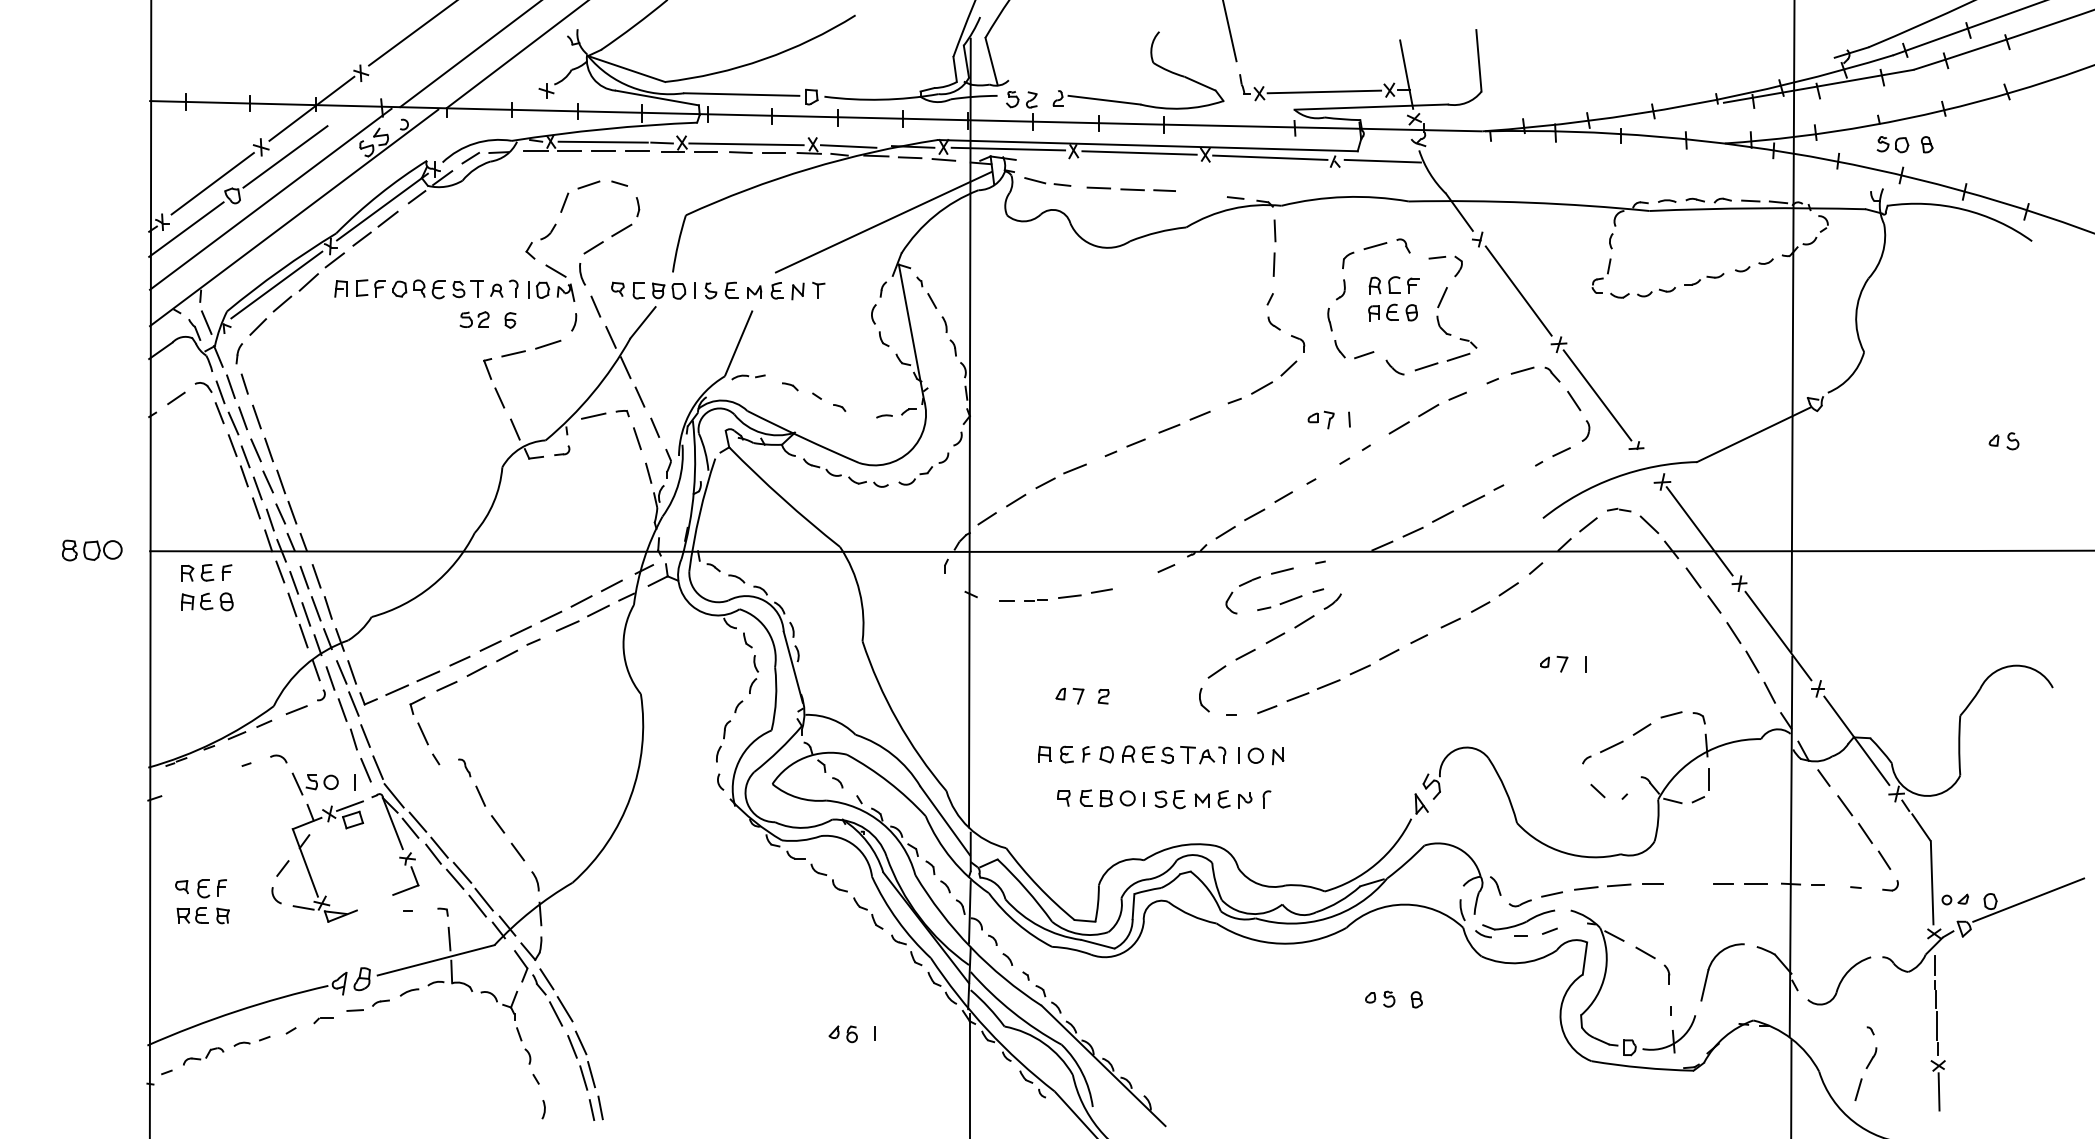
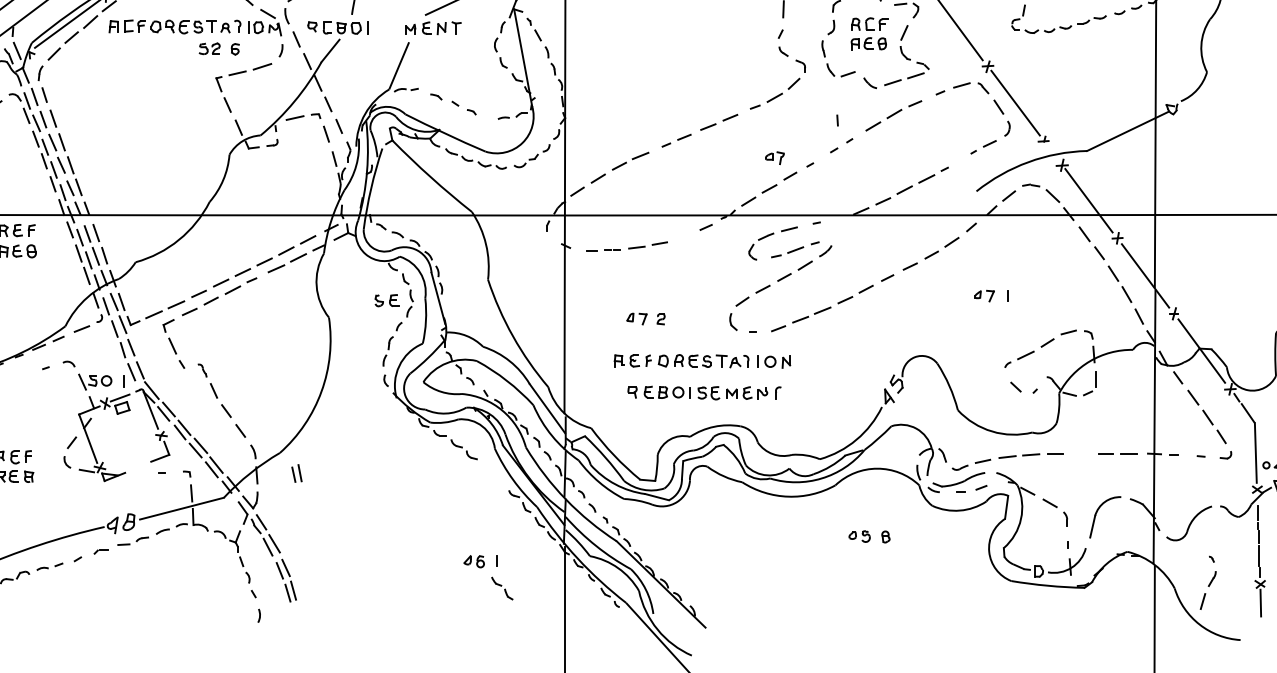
part: (721, 290) -> (386, 300), moved
part: (1320, 419) -> (774, 157), moved
part: (868, 913) -> (502, 588), moved
part: (595, 1107) -> (296, 472), moved

